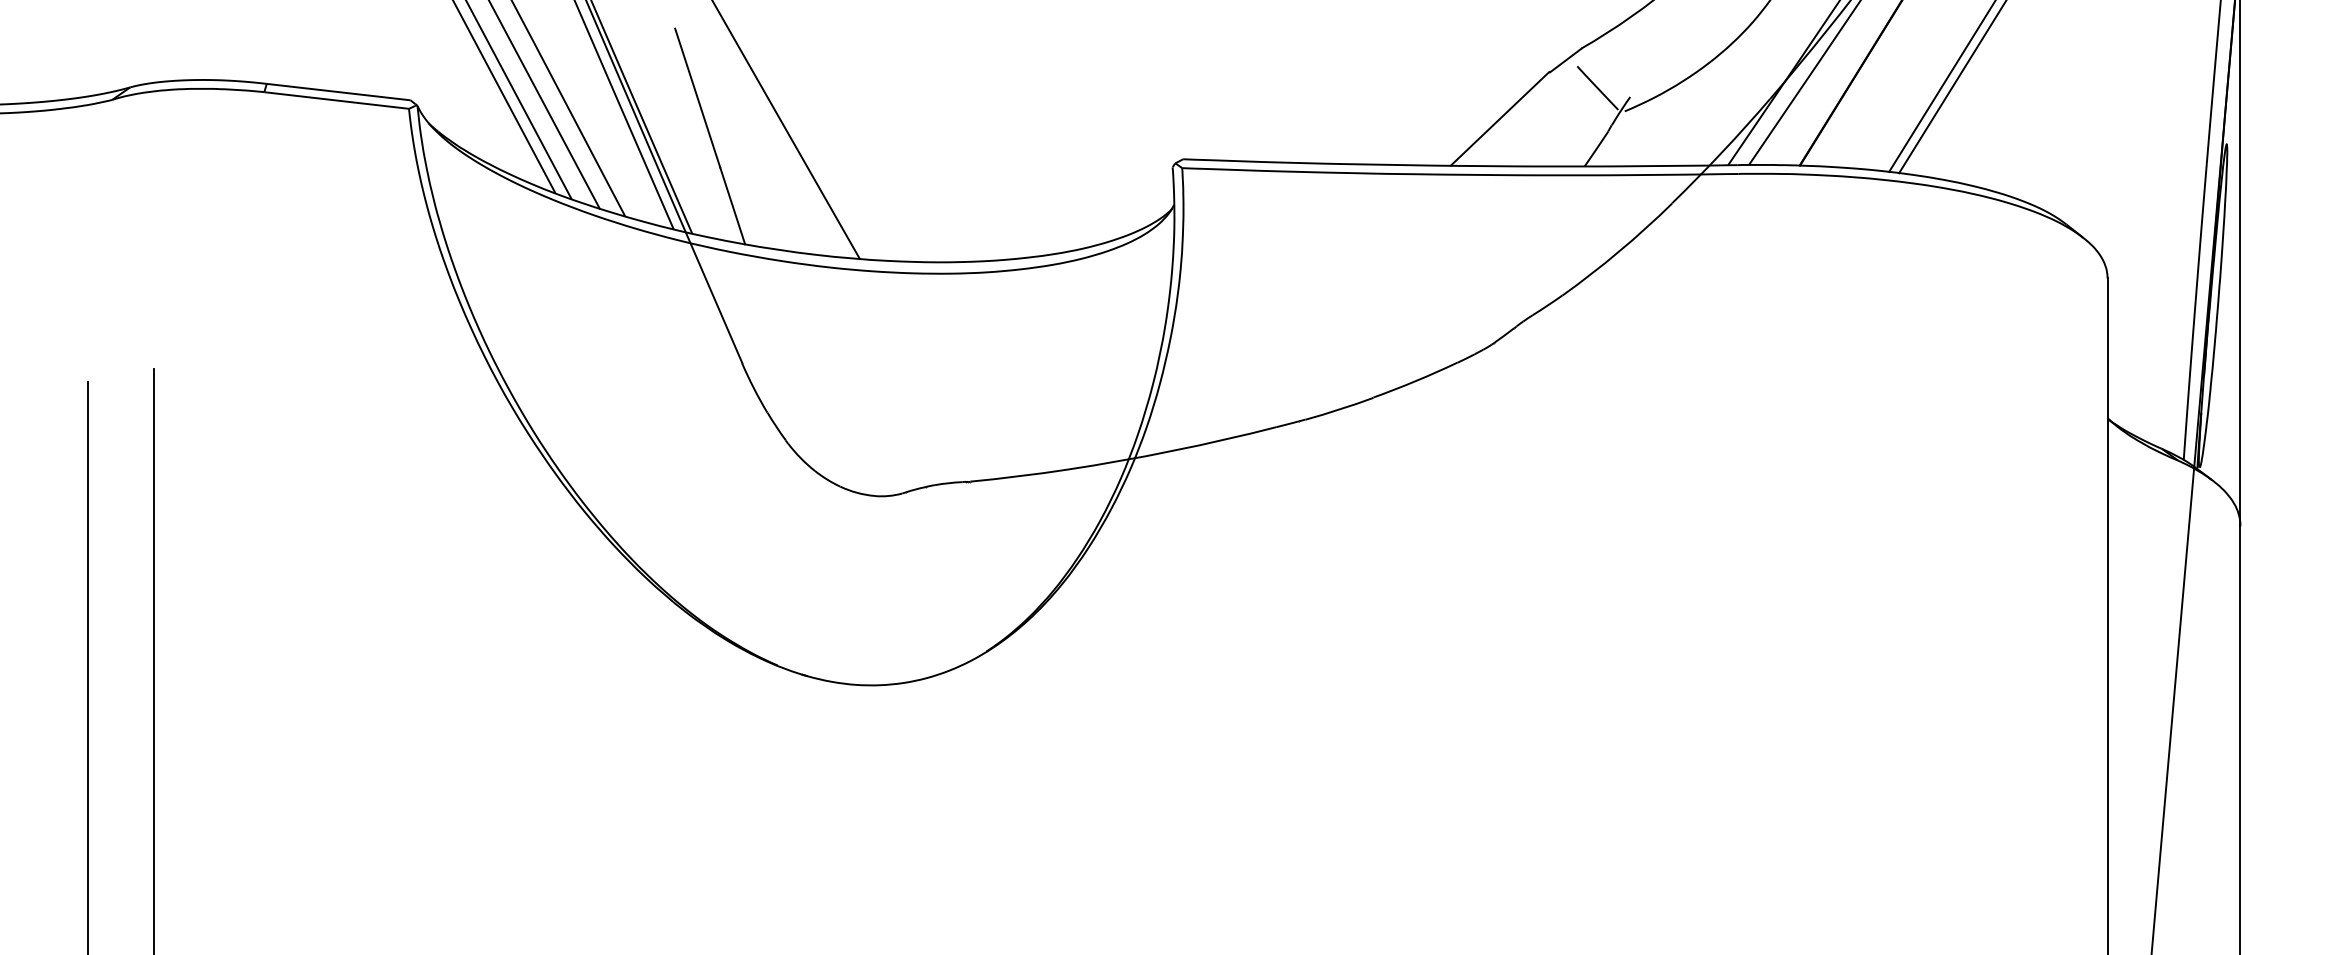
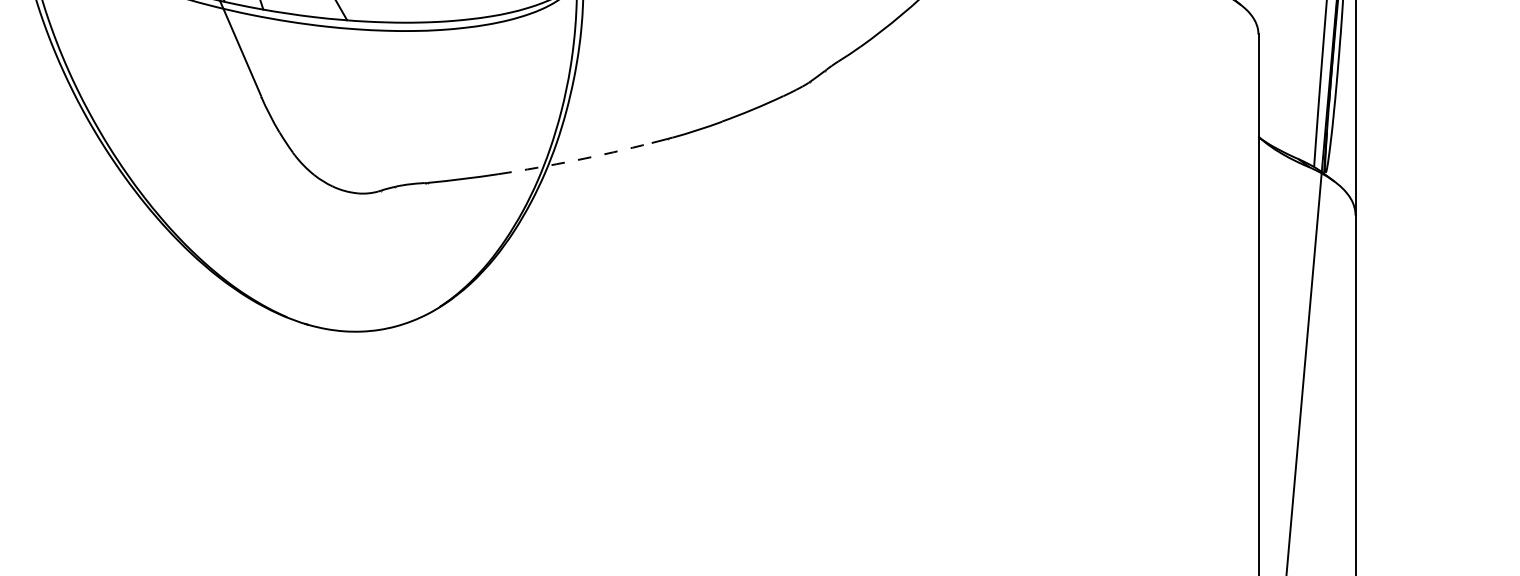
arc: (1172, 450) -> (575, 160), solid -> dashed

